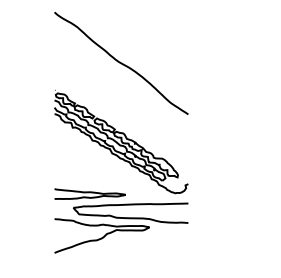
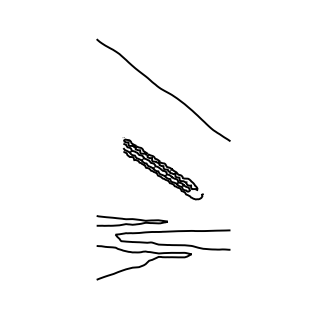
part: (121, 141) -> (163, 168), size x0.6

